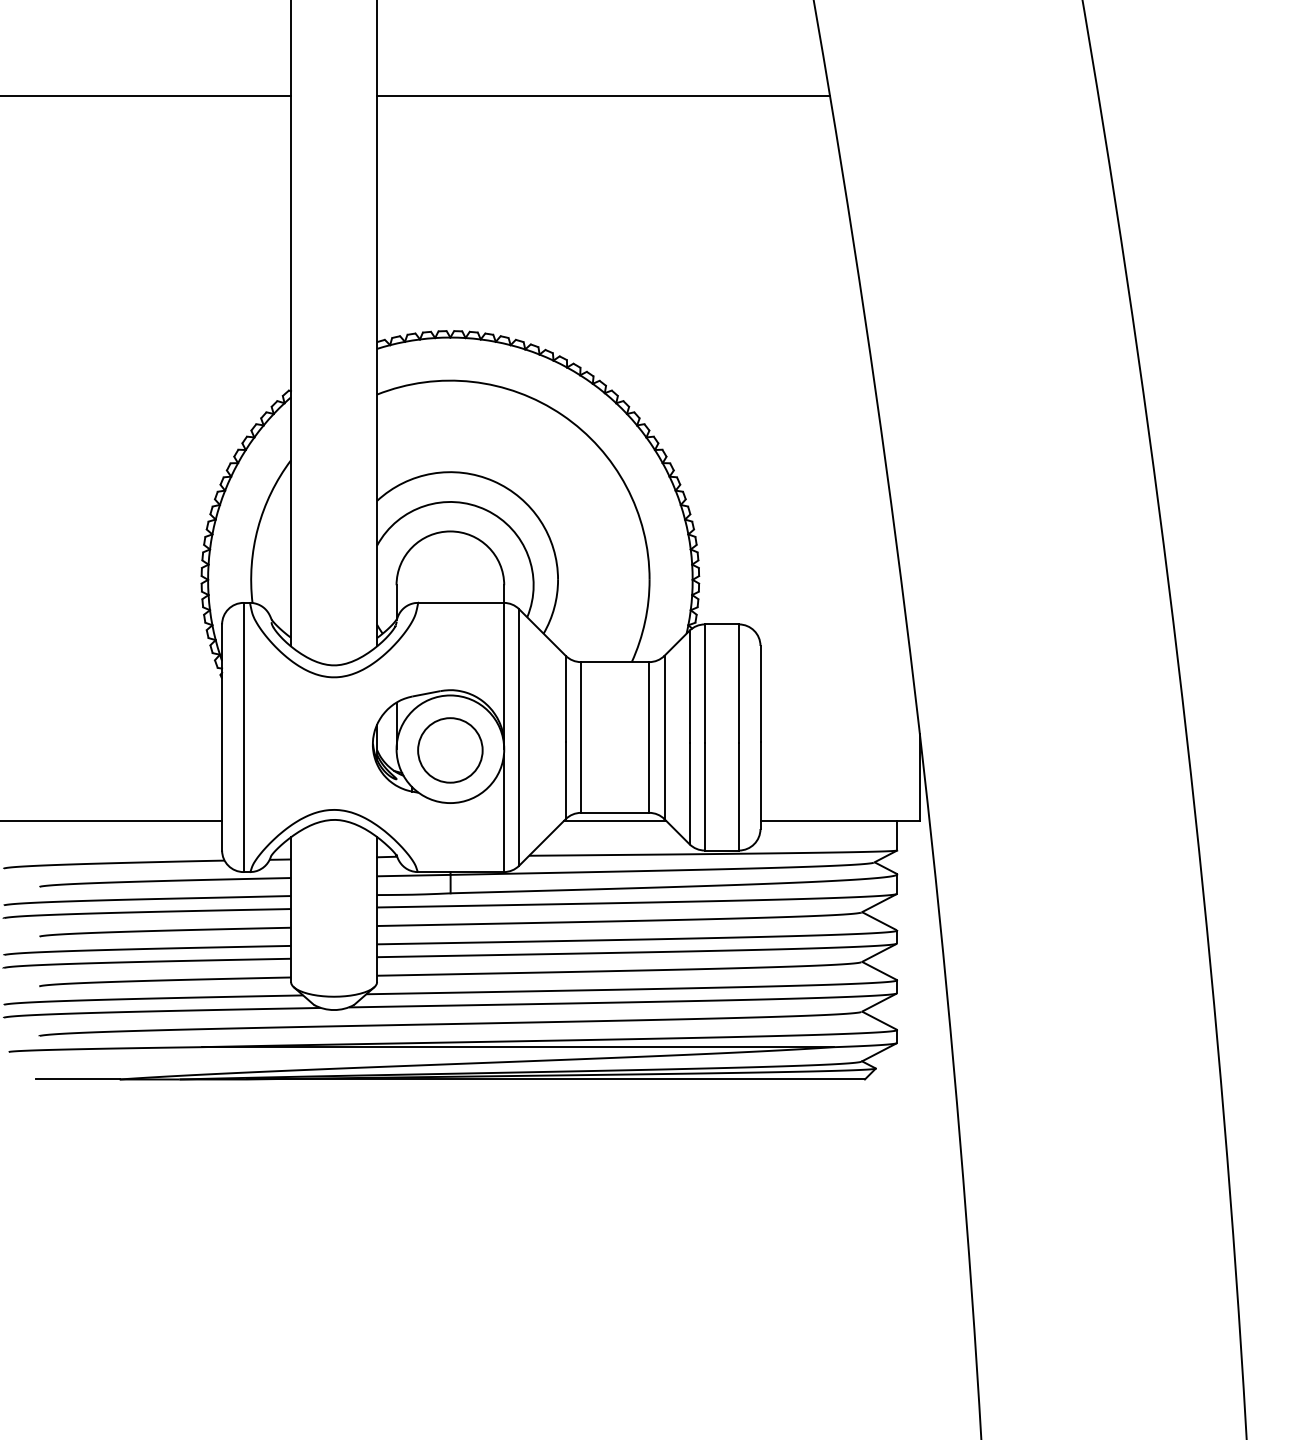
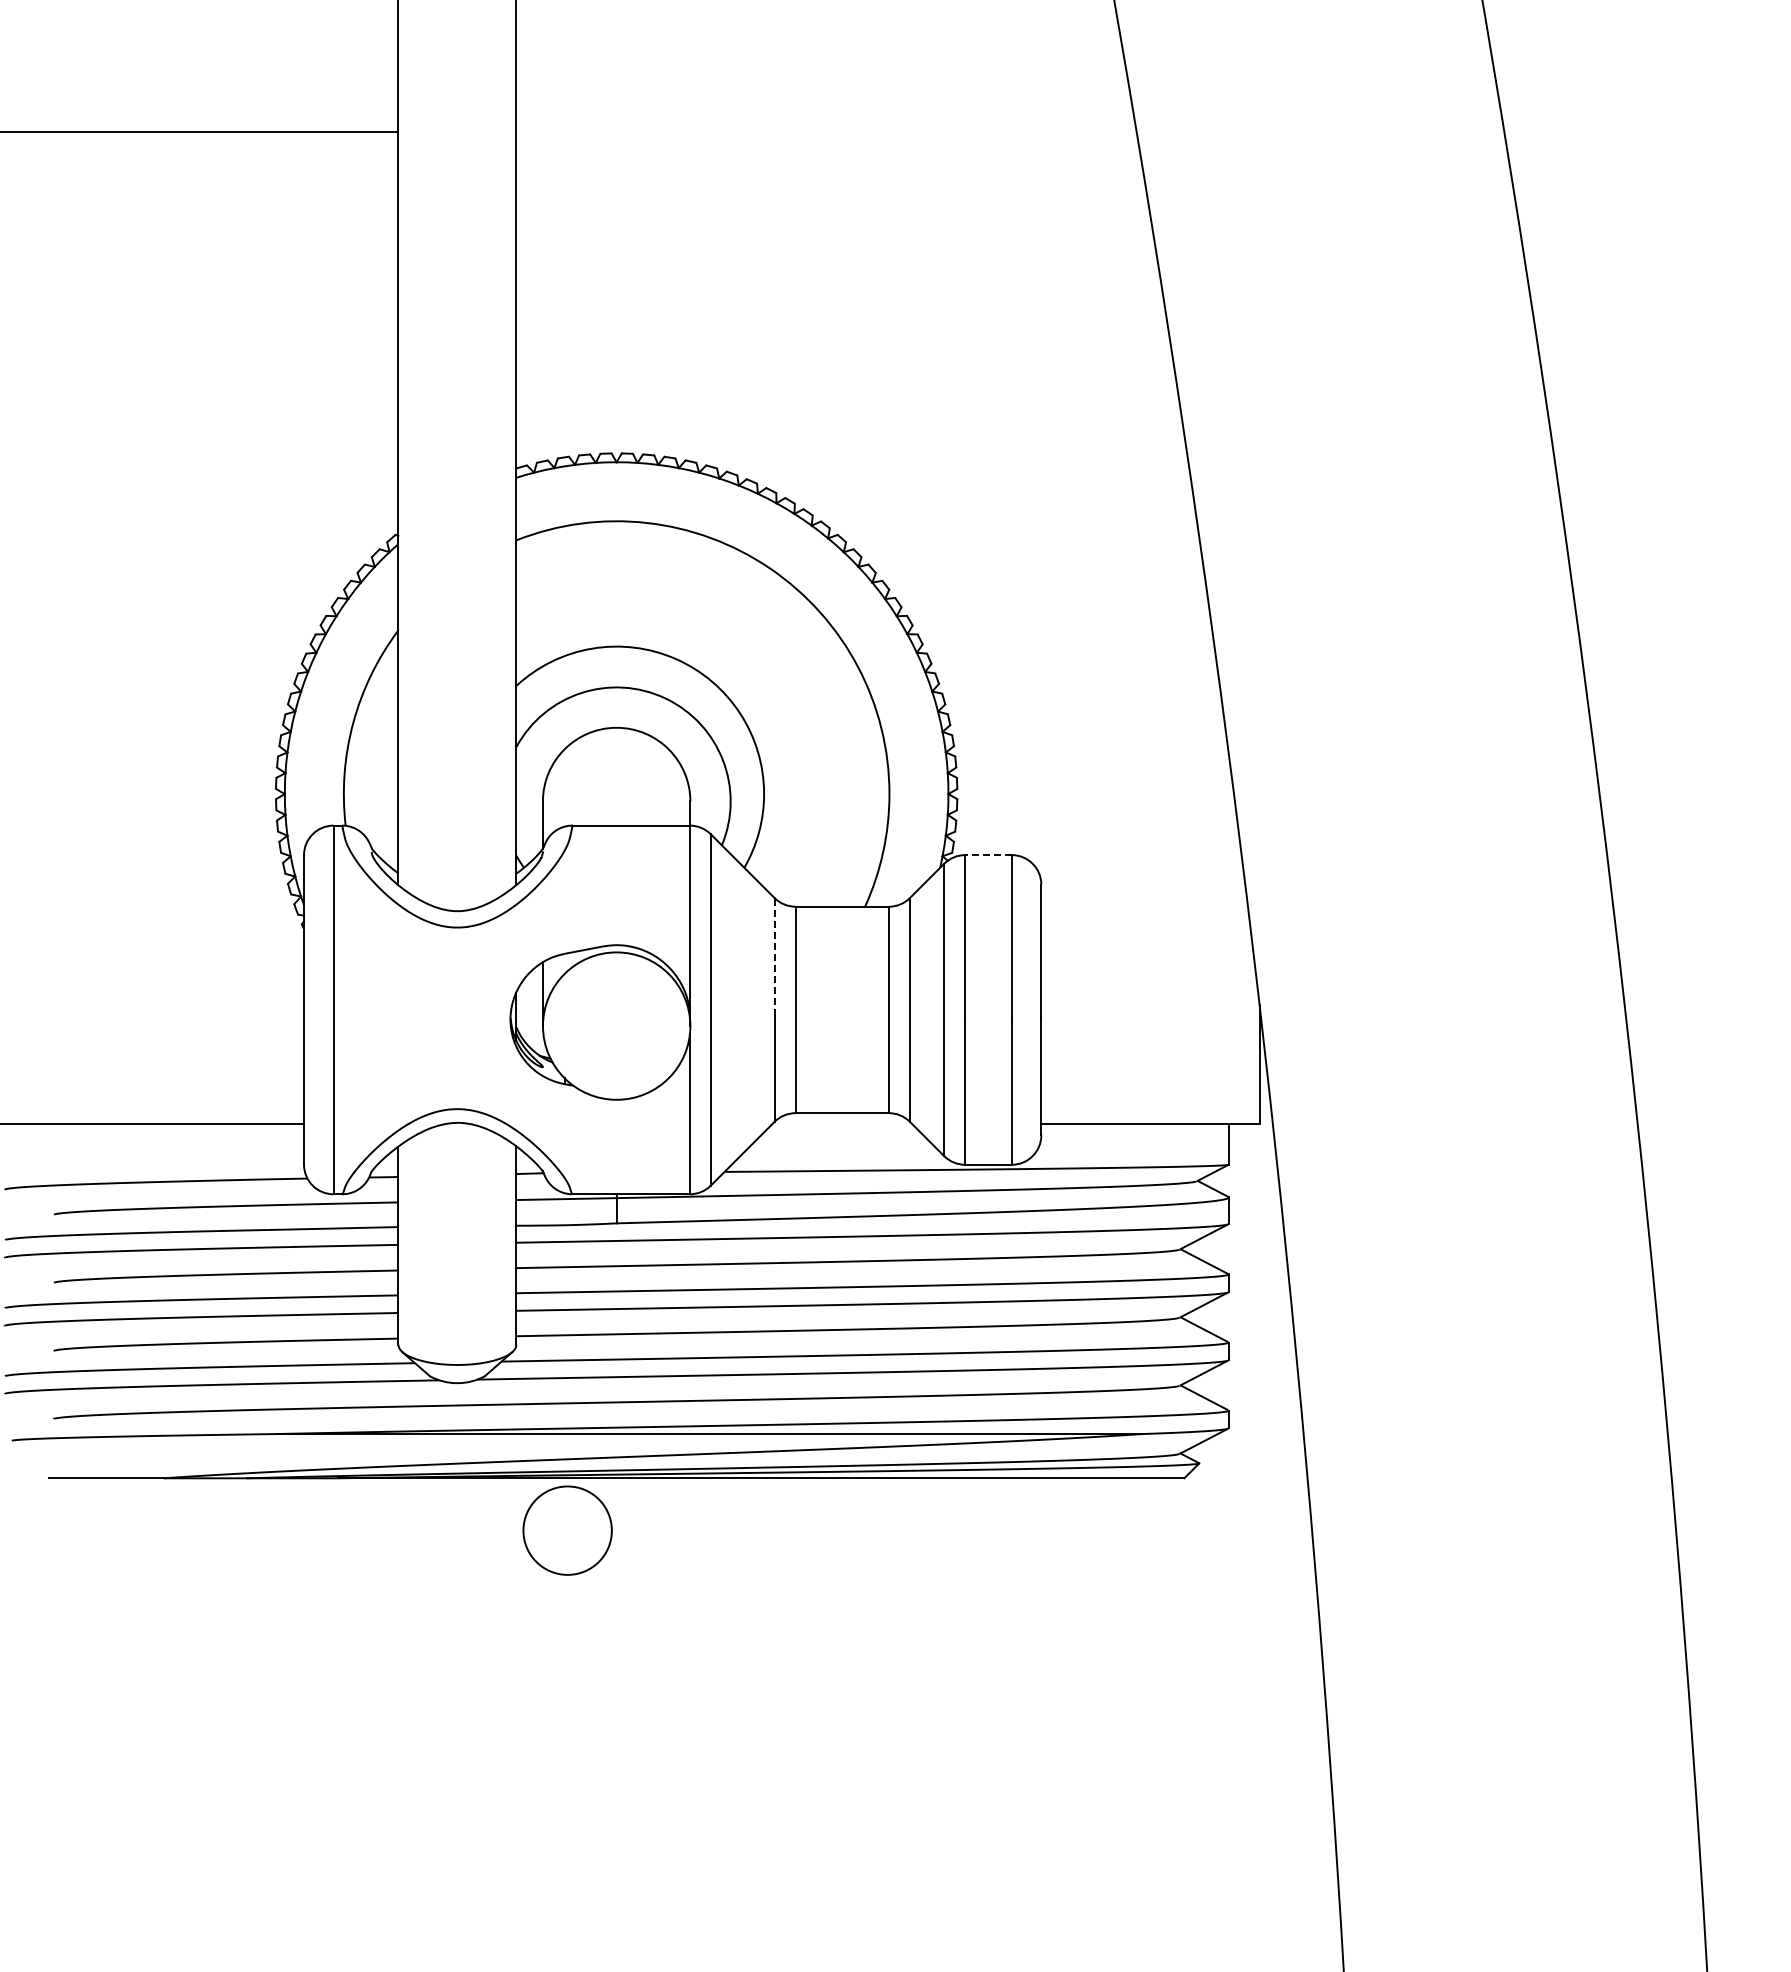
line: (603, 96) -> (826, 131), removed
line: (721, 624) -> (987, 855), solid -> dashed
line: (565, 698) -> (774, 956), solid -> dashed
circle: (450, 750) -> (567, 1530), moved
line: (615, 821) -> (842, 1124), removed

